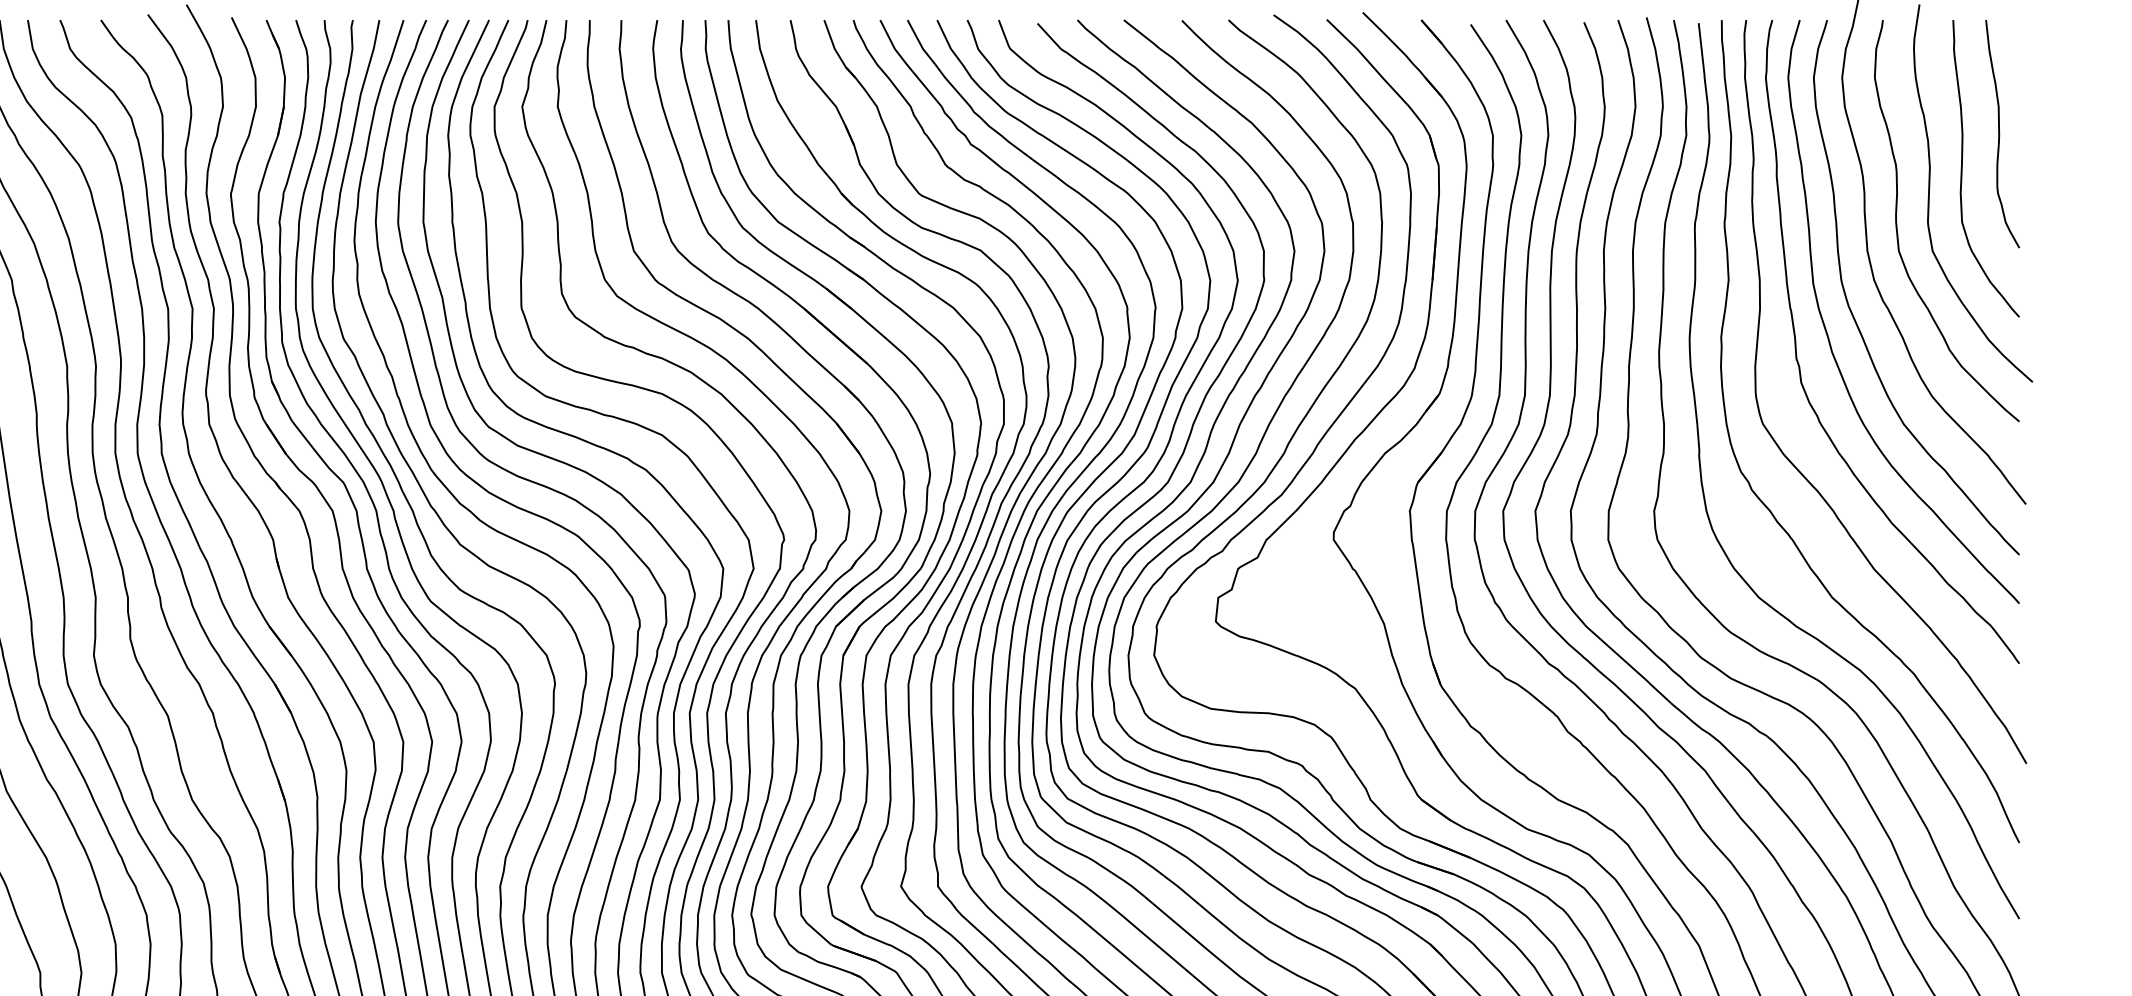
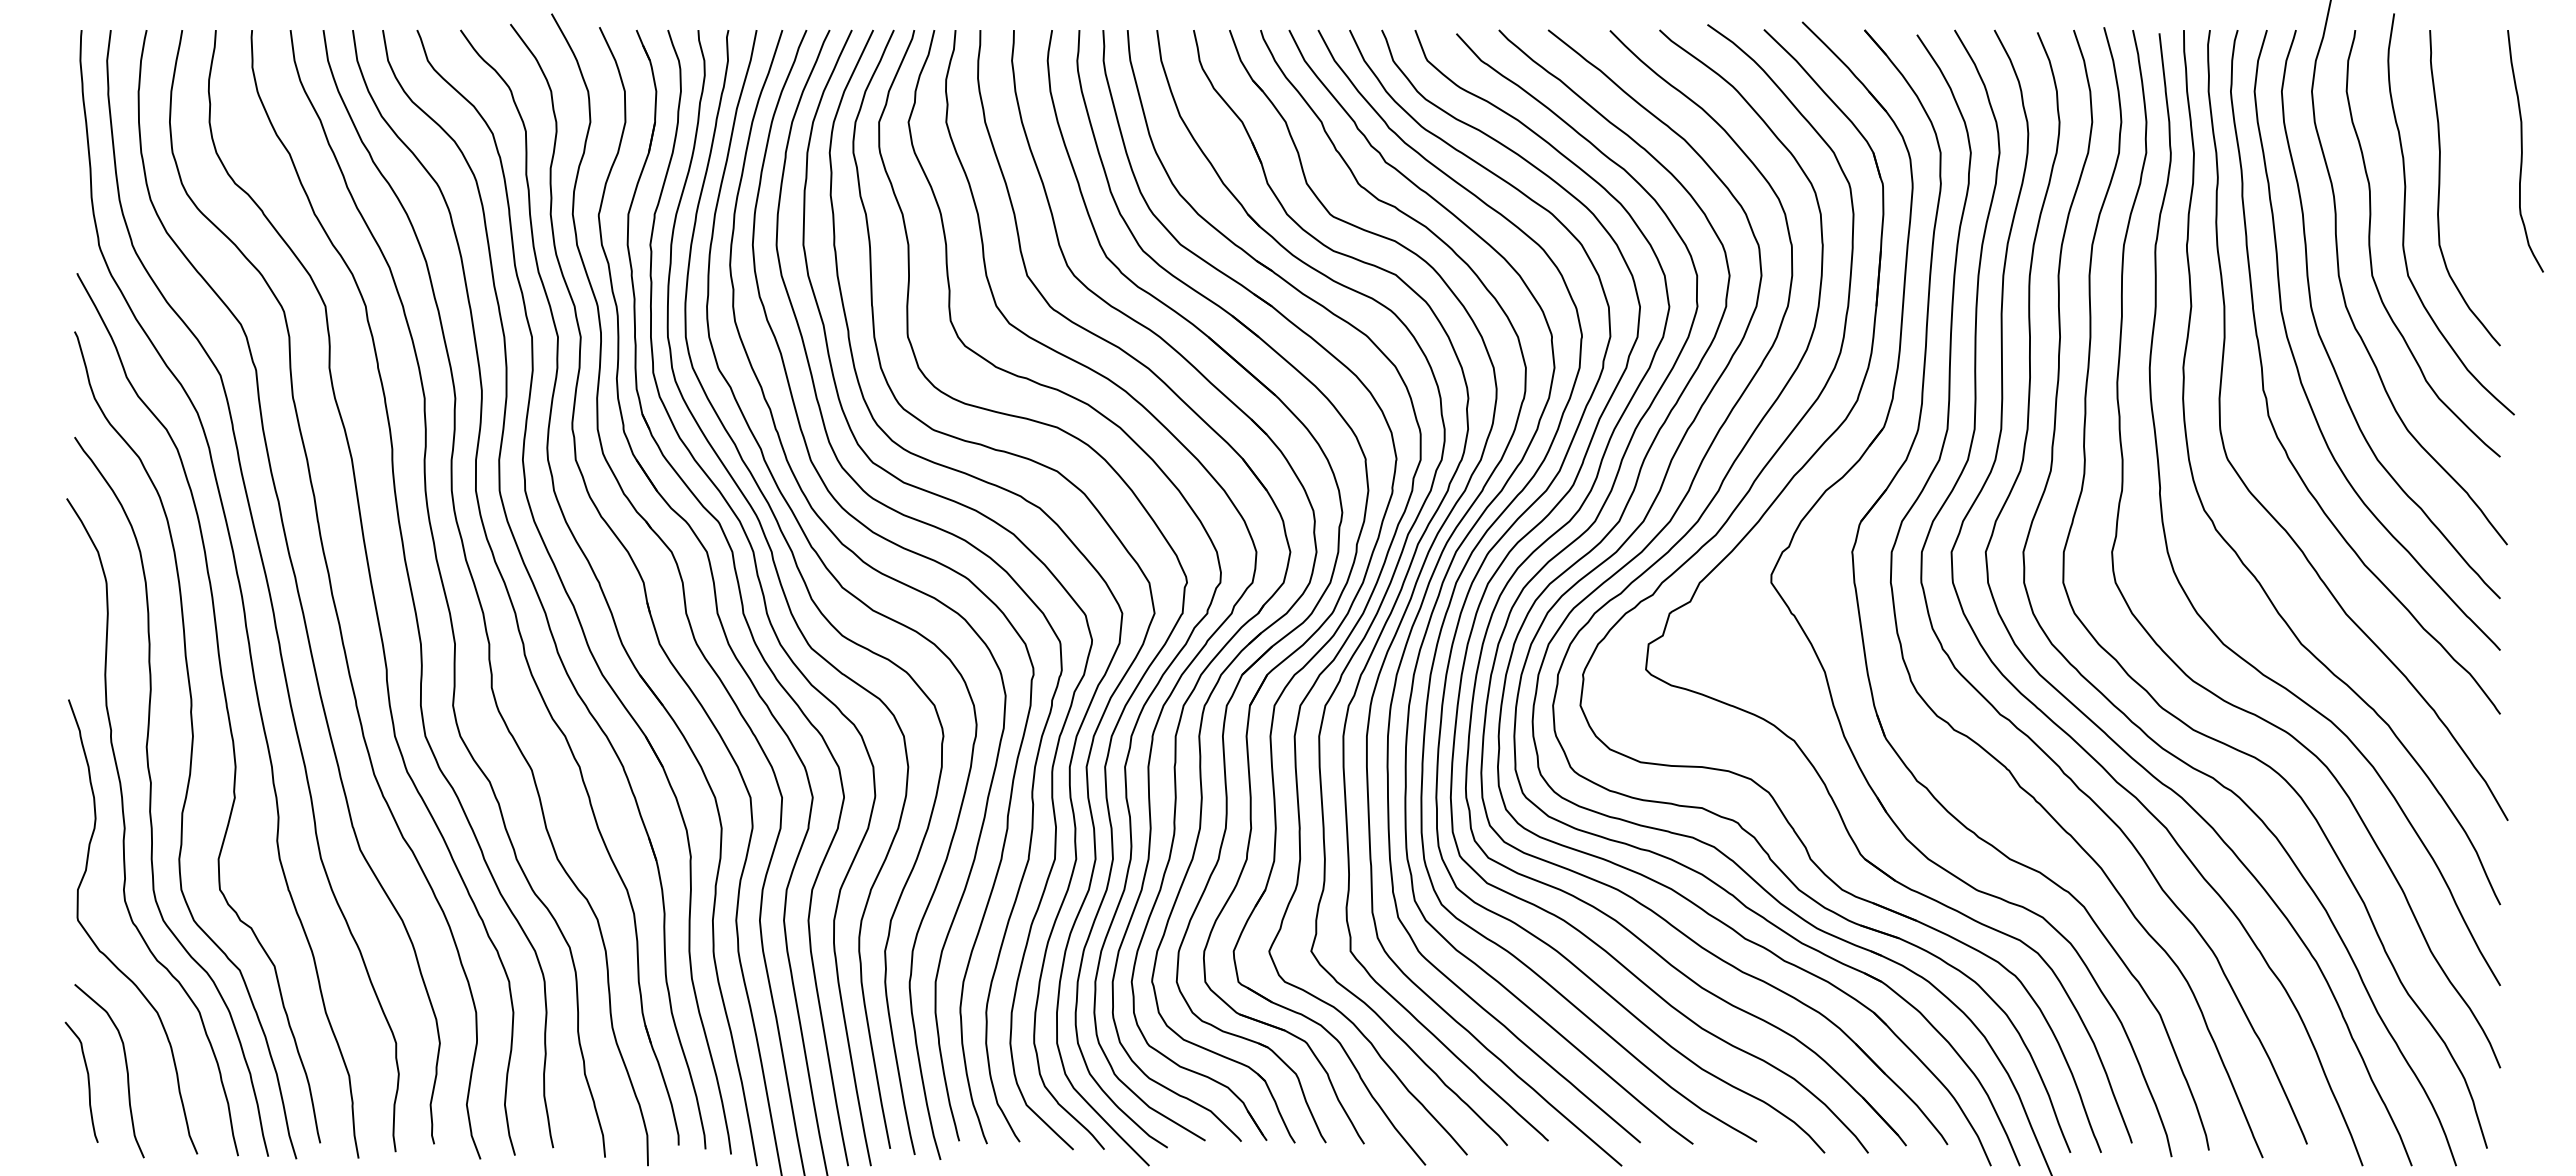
curve: (1999, 134) -> (2522, 151), moved

